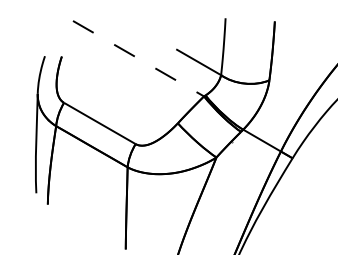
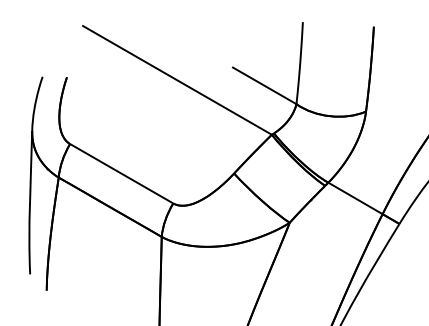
line: (138, 58) -> (177, 80), dashed -> solid

